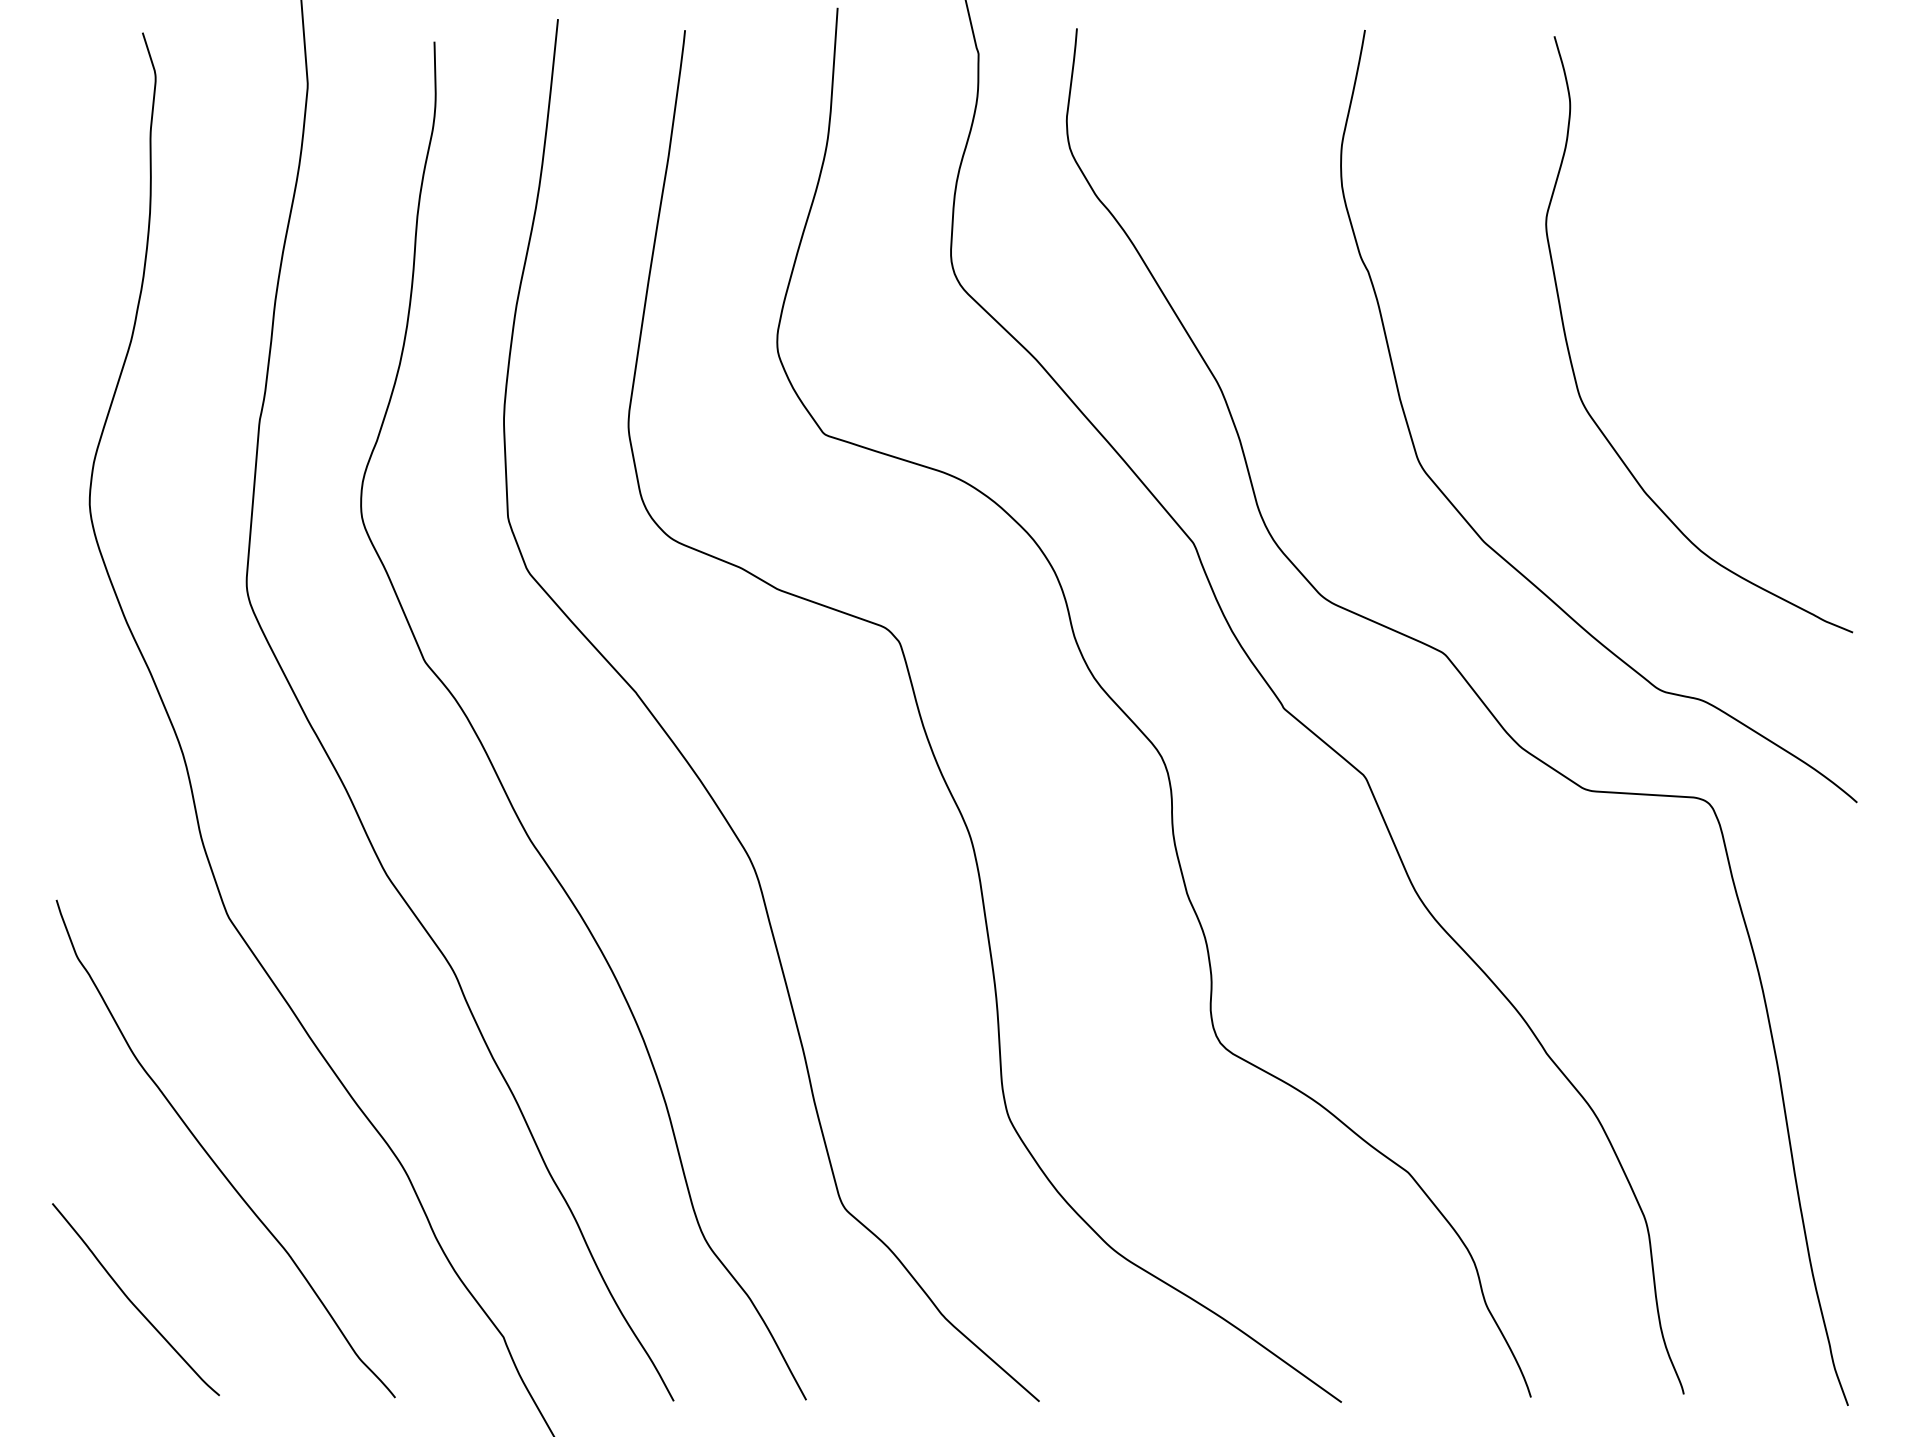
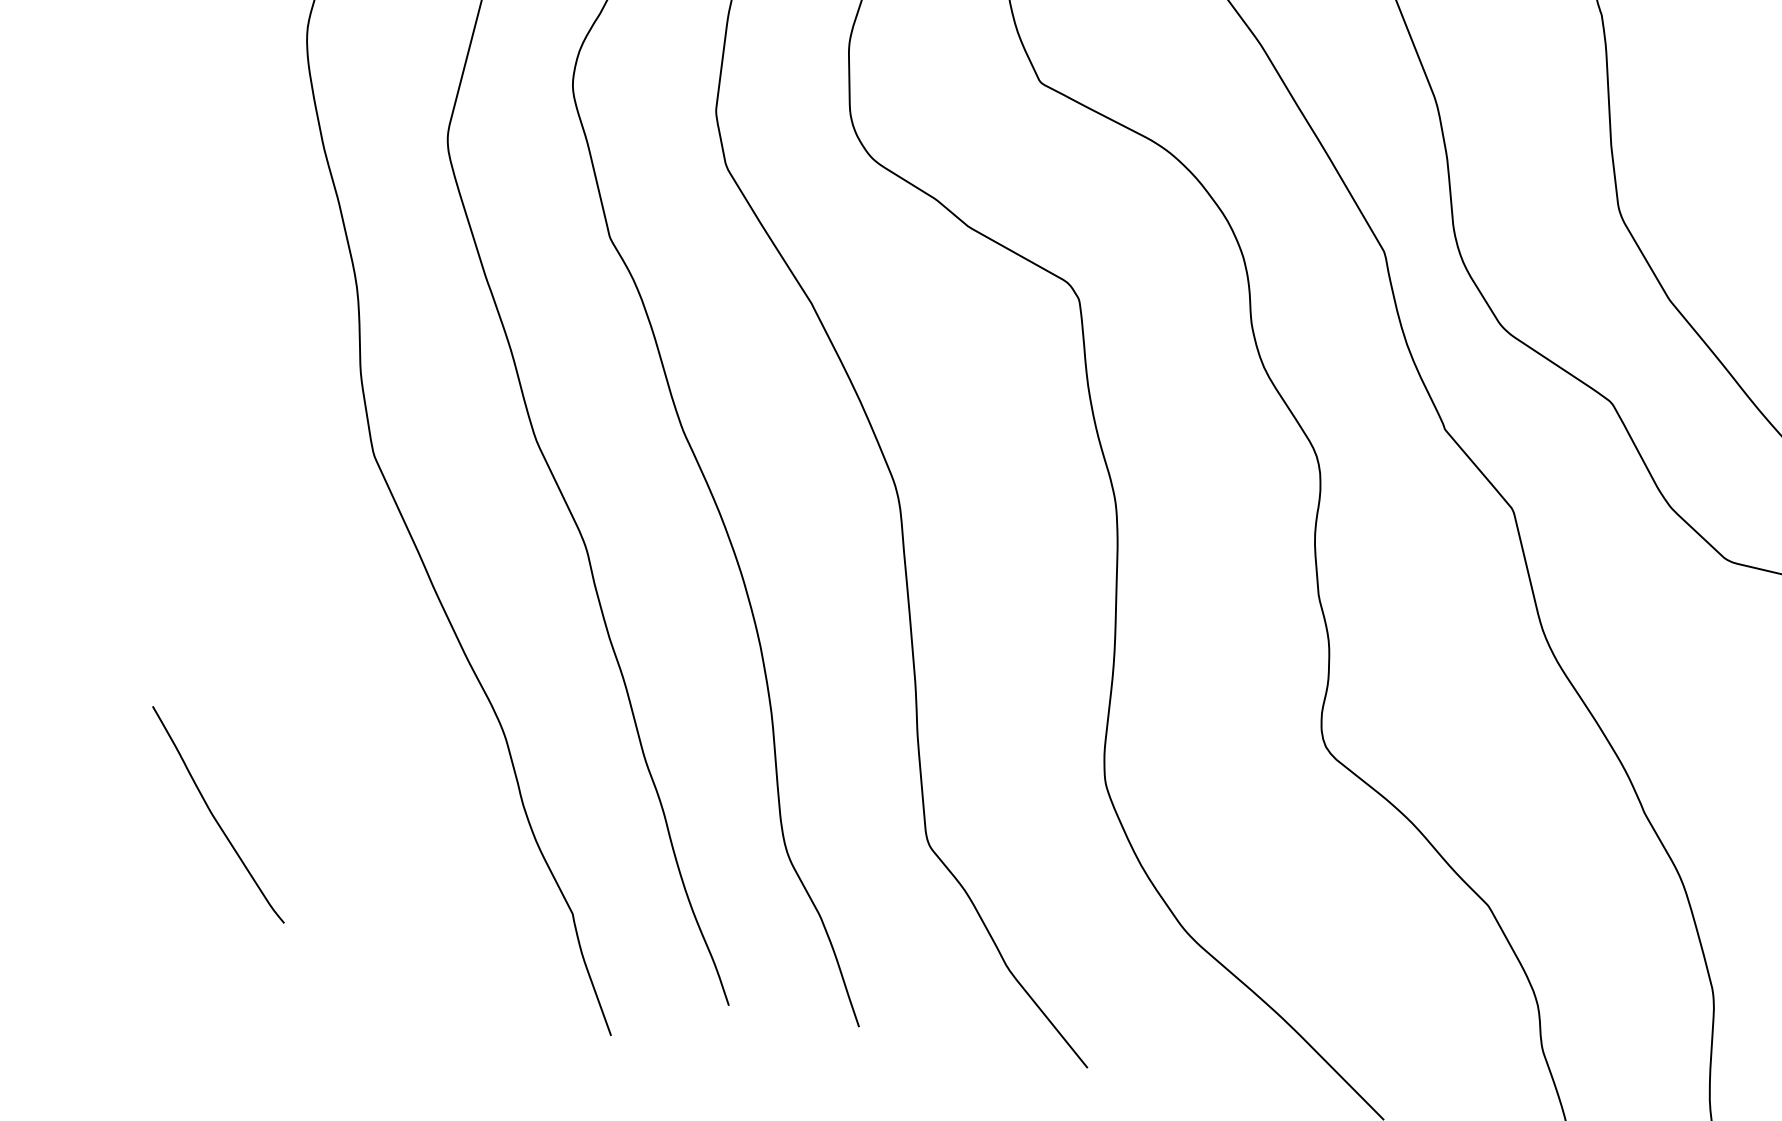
curve: (213, 1159) -> (318, 690), removed

